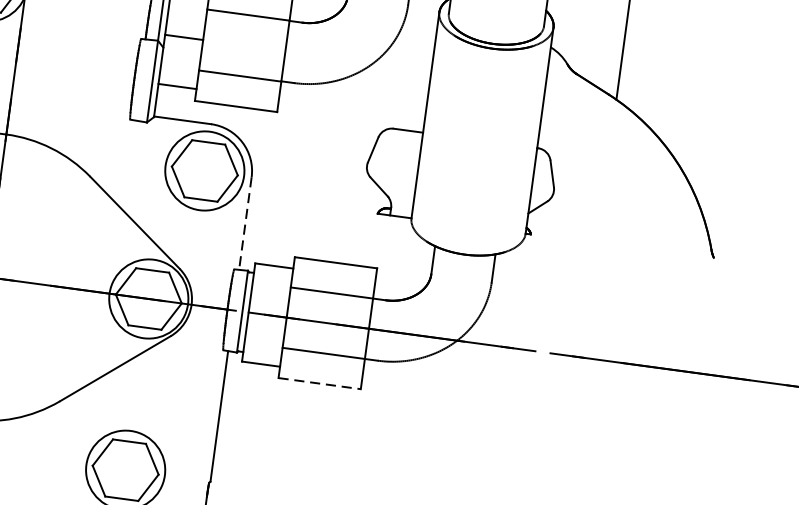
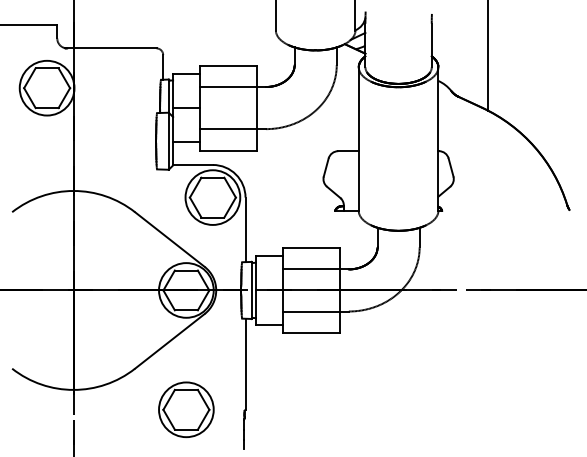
line: (245, 224) -> (245, 230), dashed -> solid
line: (320, 383) -> (311, 332), dashed -> solid

